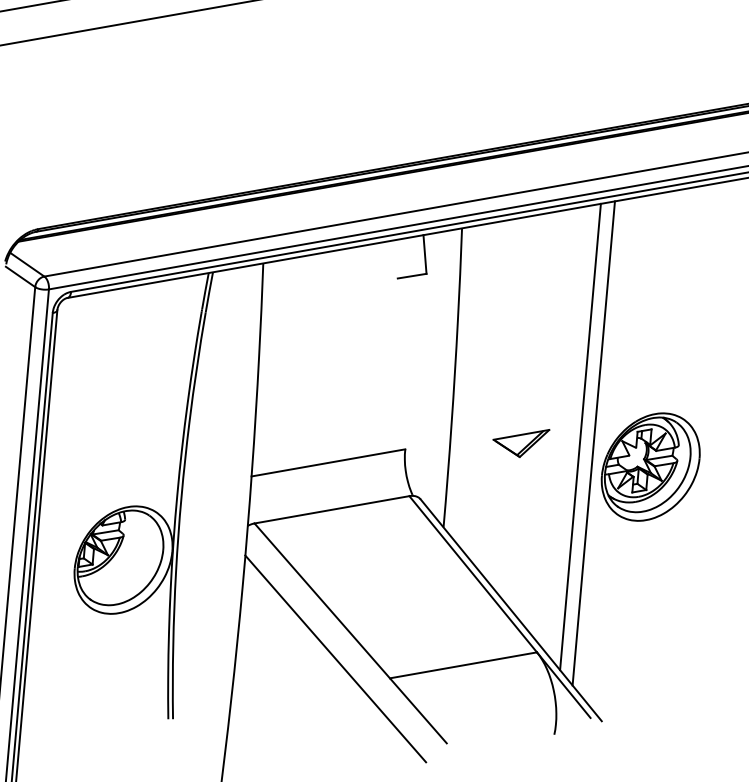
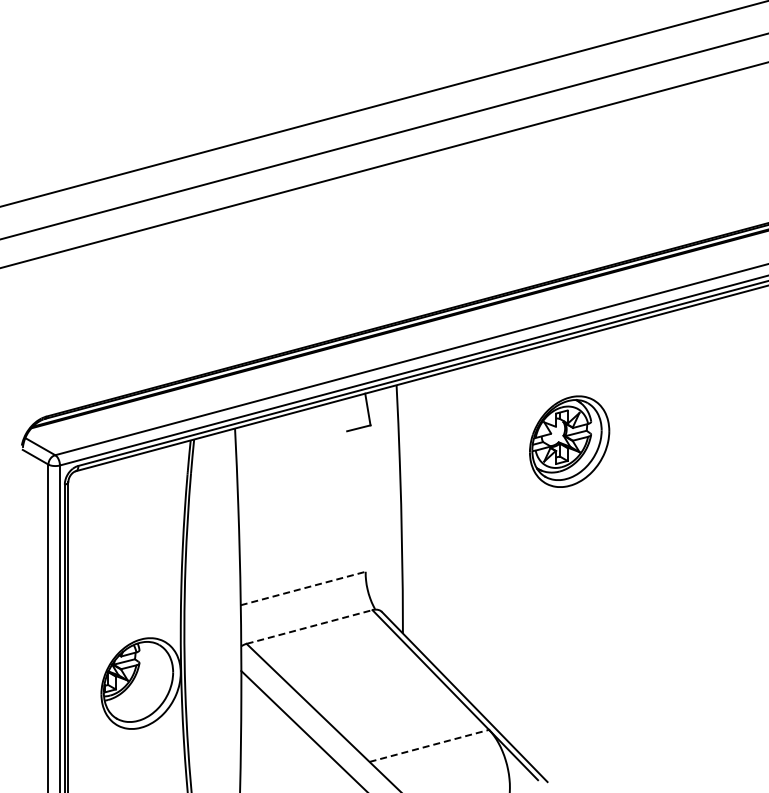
line: (580, 436) -> (509, 548), removed
part: (520, 442) -> (460, 557), removed
line: (593, 442) -> (520, 552), removed
line: (328, 462) -> (303, 588), solid -> dashed
part: (650, 466) -> (569, 441), moved
line: (333, 509) -> (310, 626), solid -> dashed
line: (463, 664) -> (429, 745), solid -> dashed

